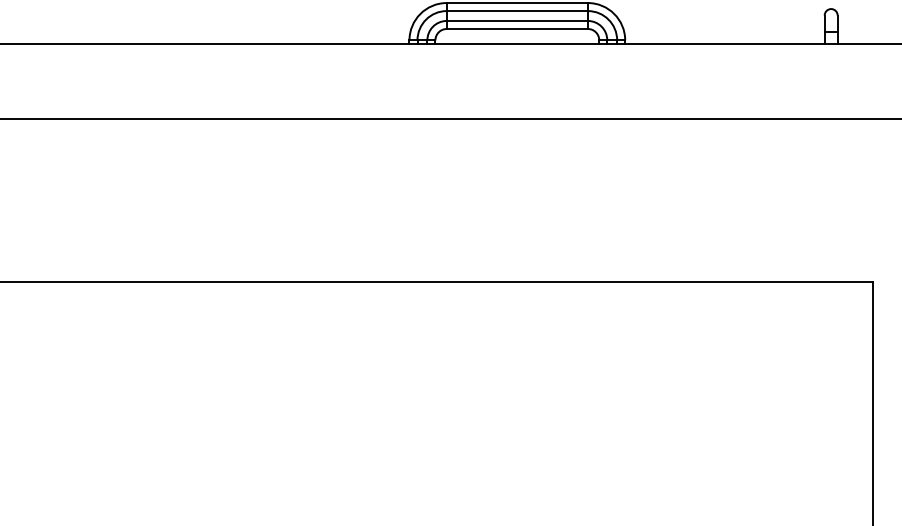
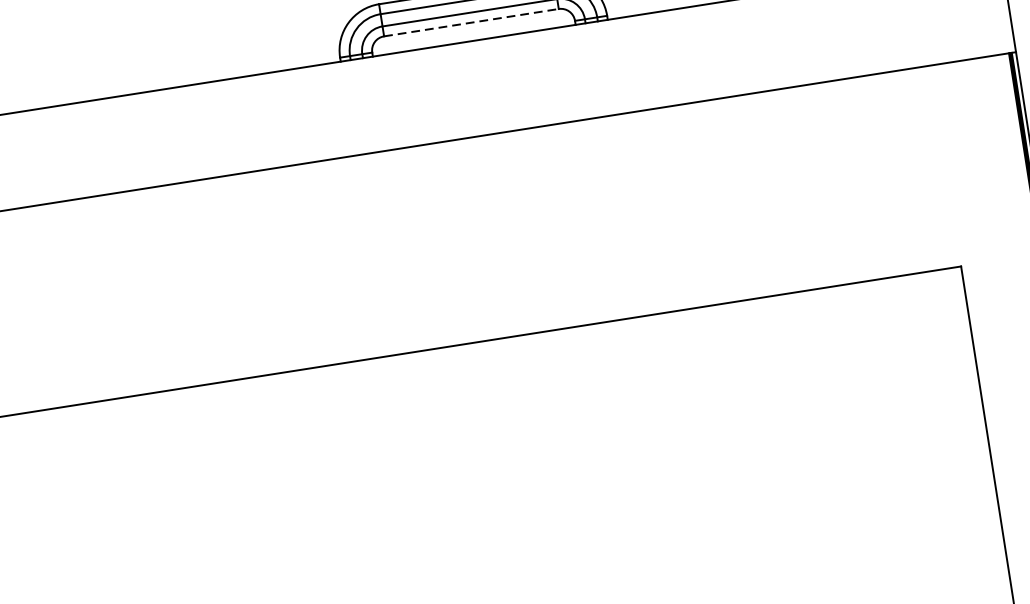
line: (517, 29) -> (471, 23), solid -> dashed

